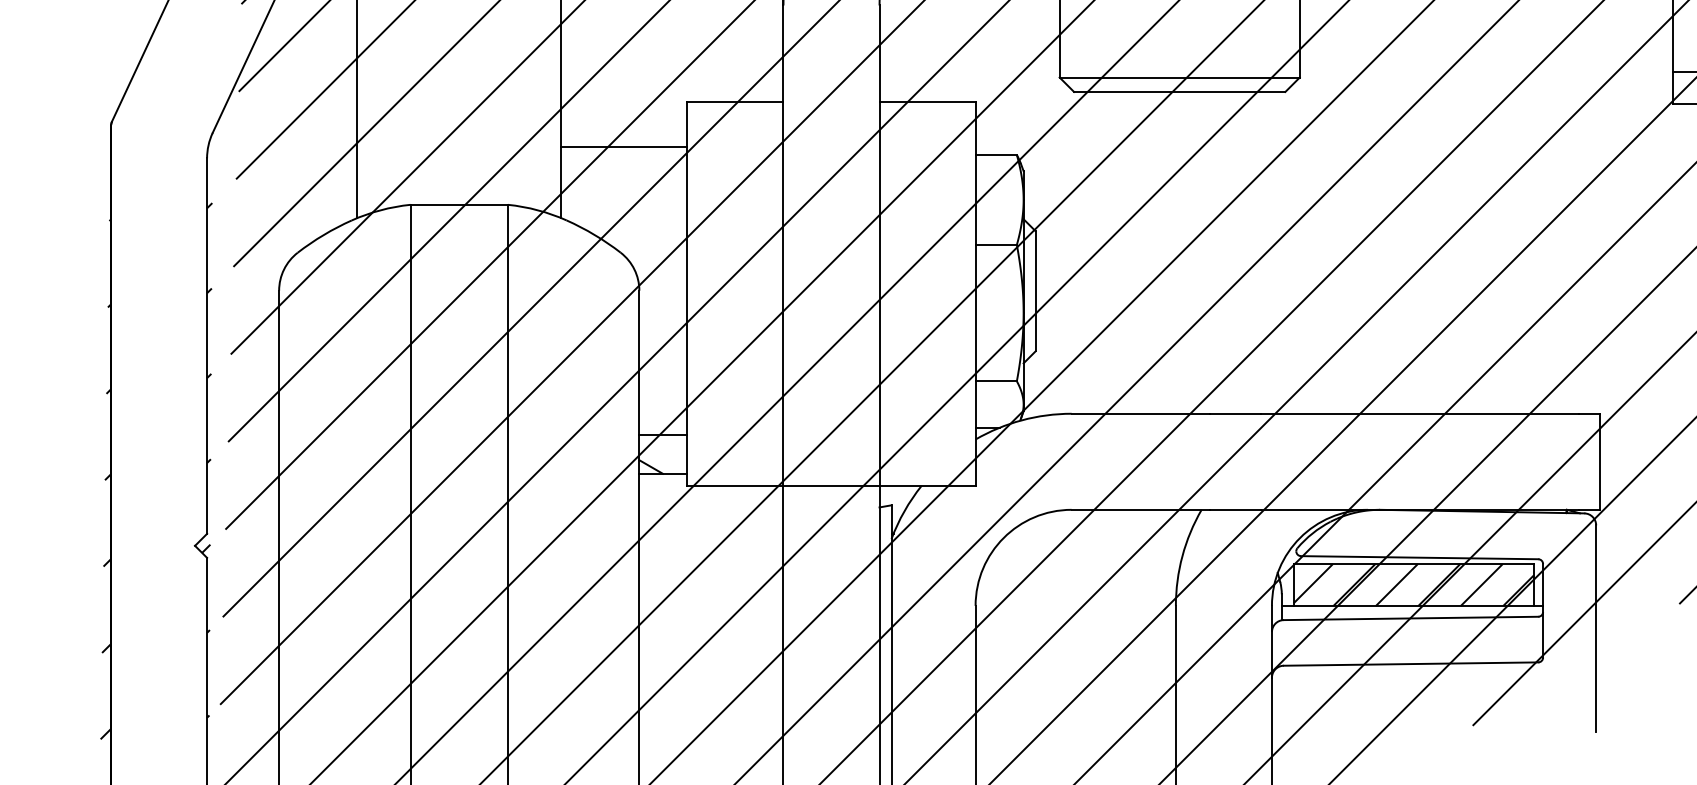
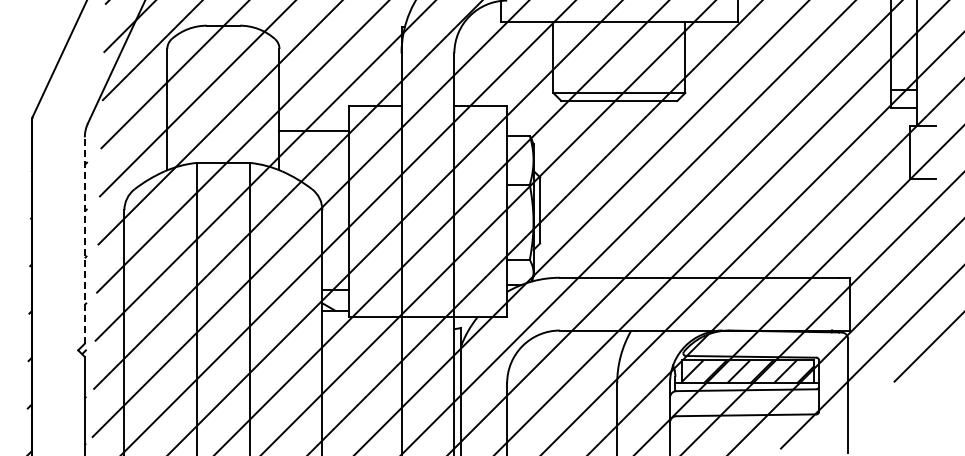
line: (206, 345) -> (84, 240), solid -> dashed

